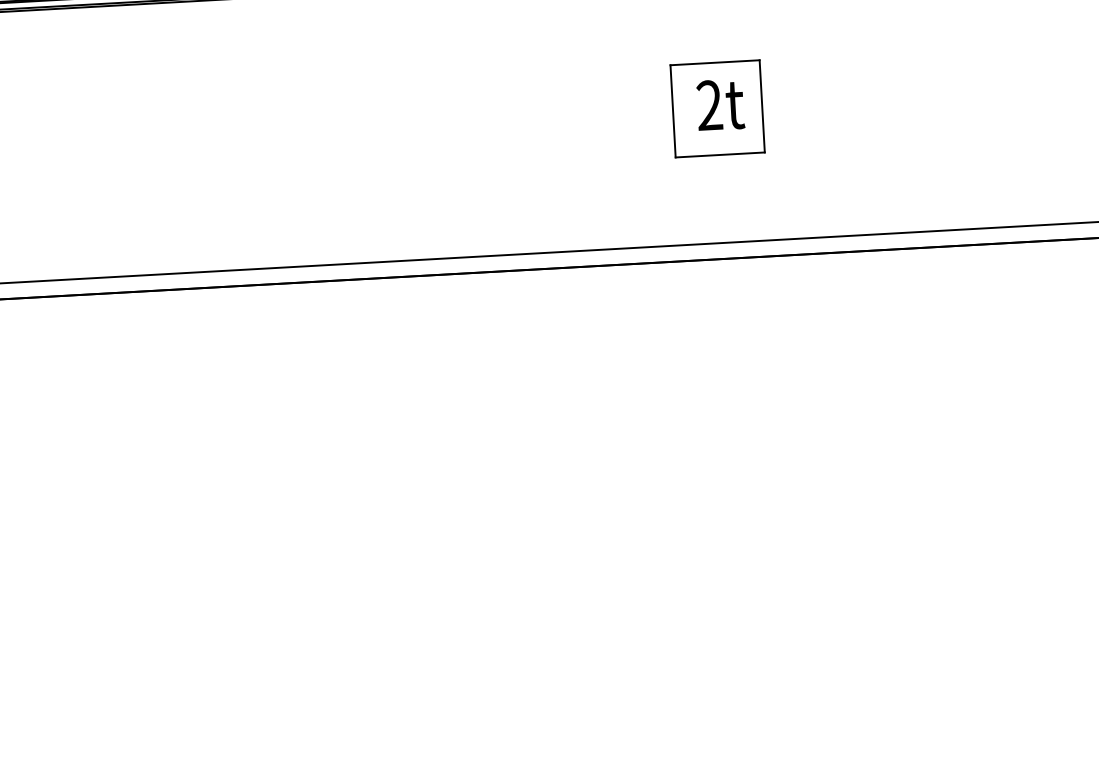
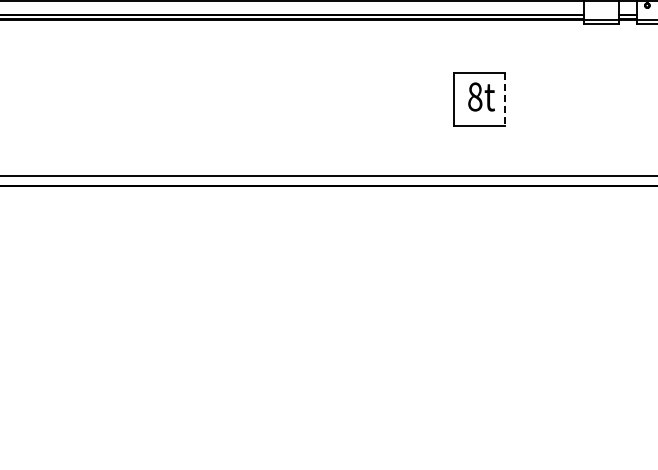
text: (710, 104) -> (475, 96), 2t -> 8t
line: (762, 107) -> (505, 99), solid -> dashed

